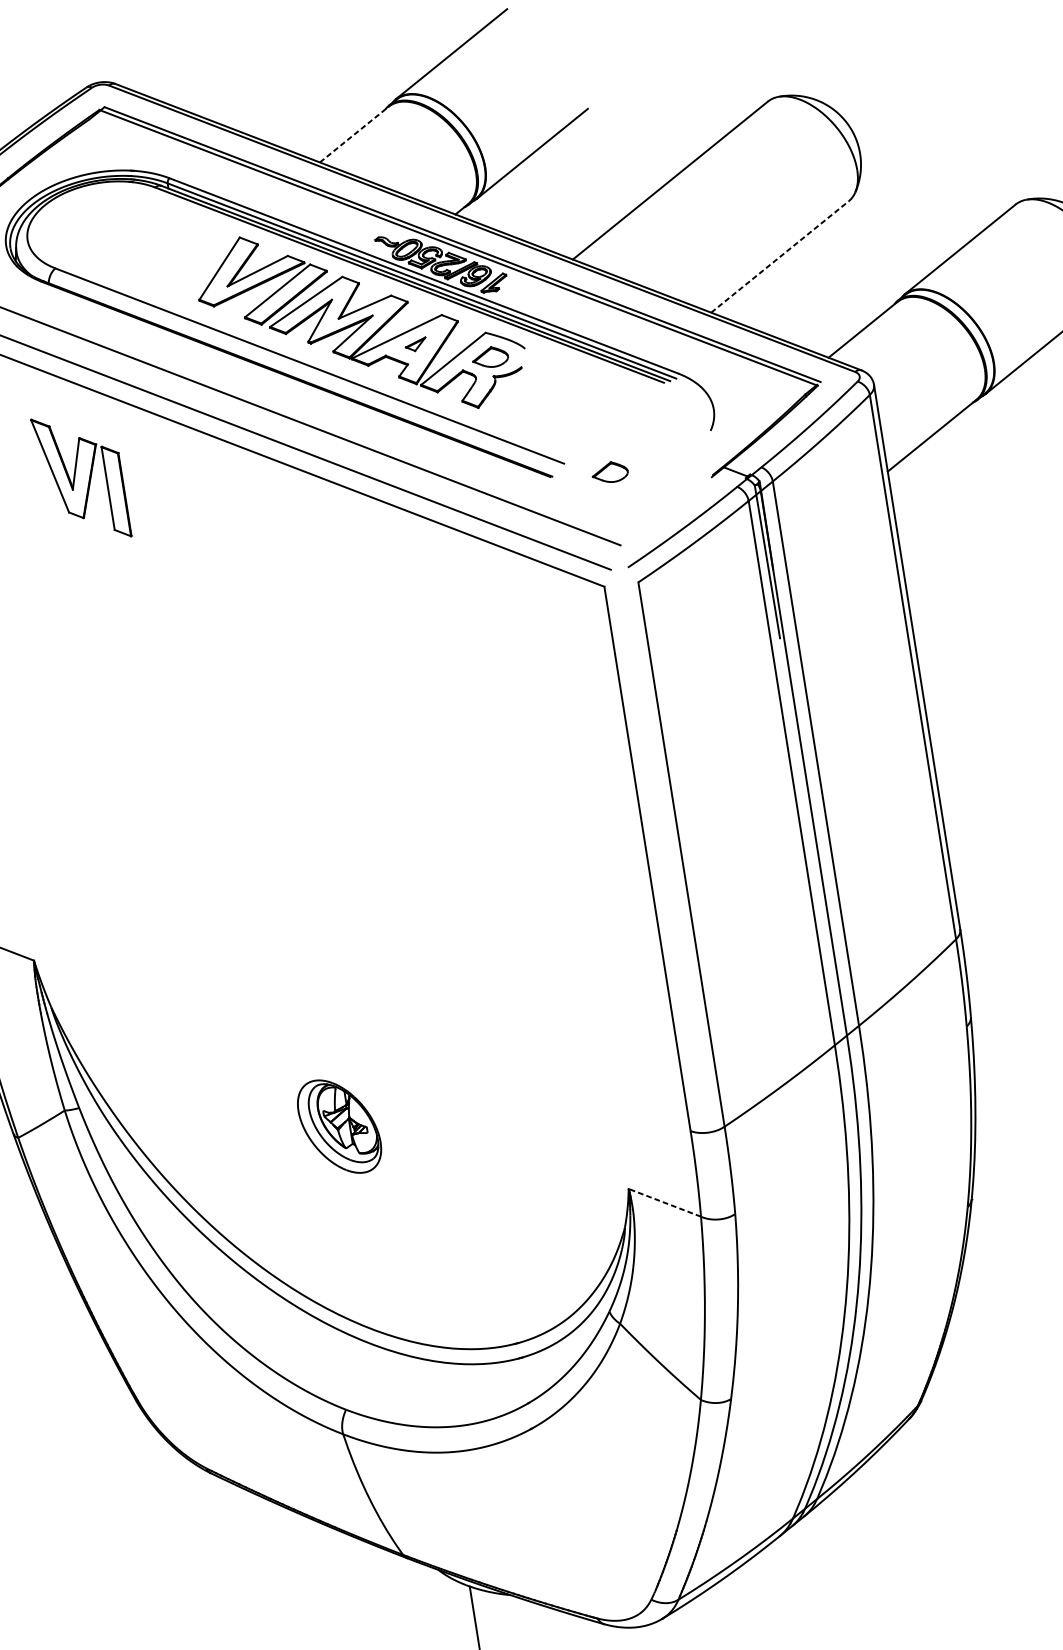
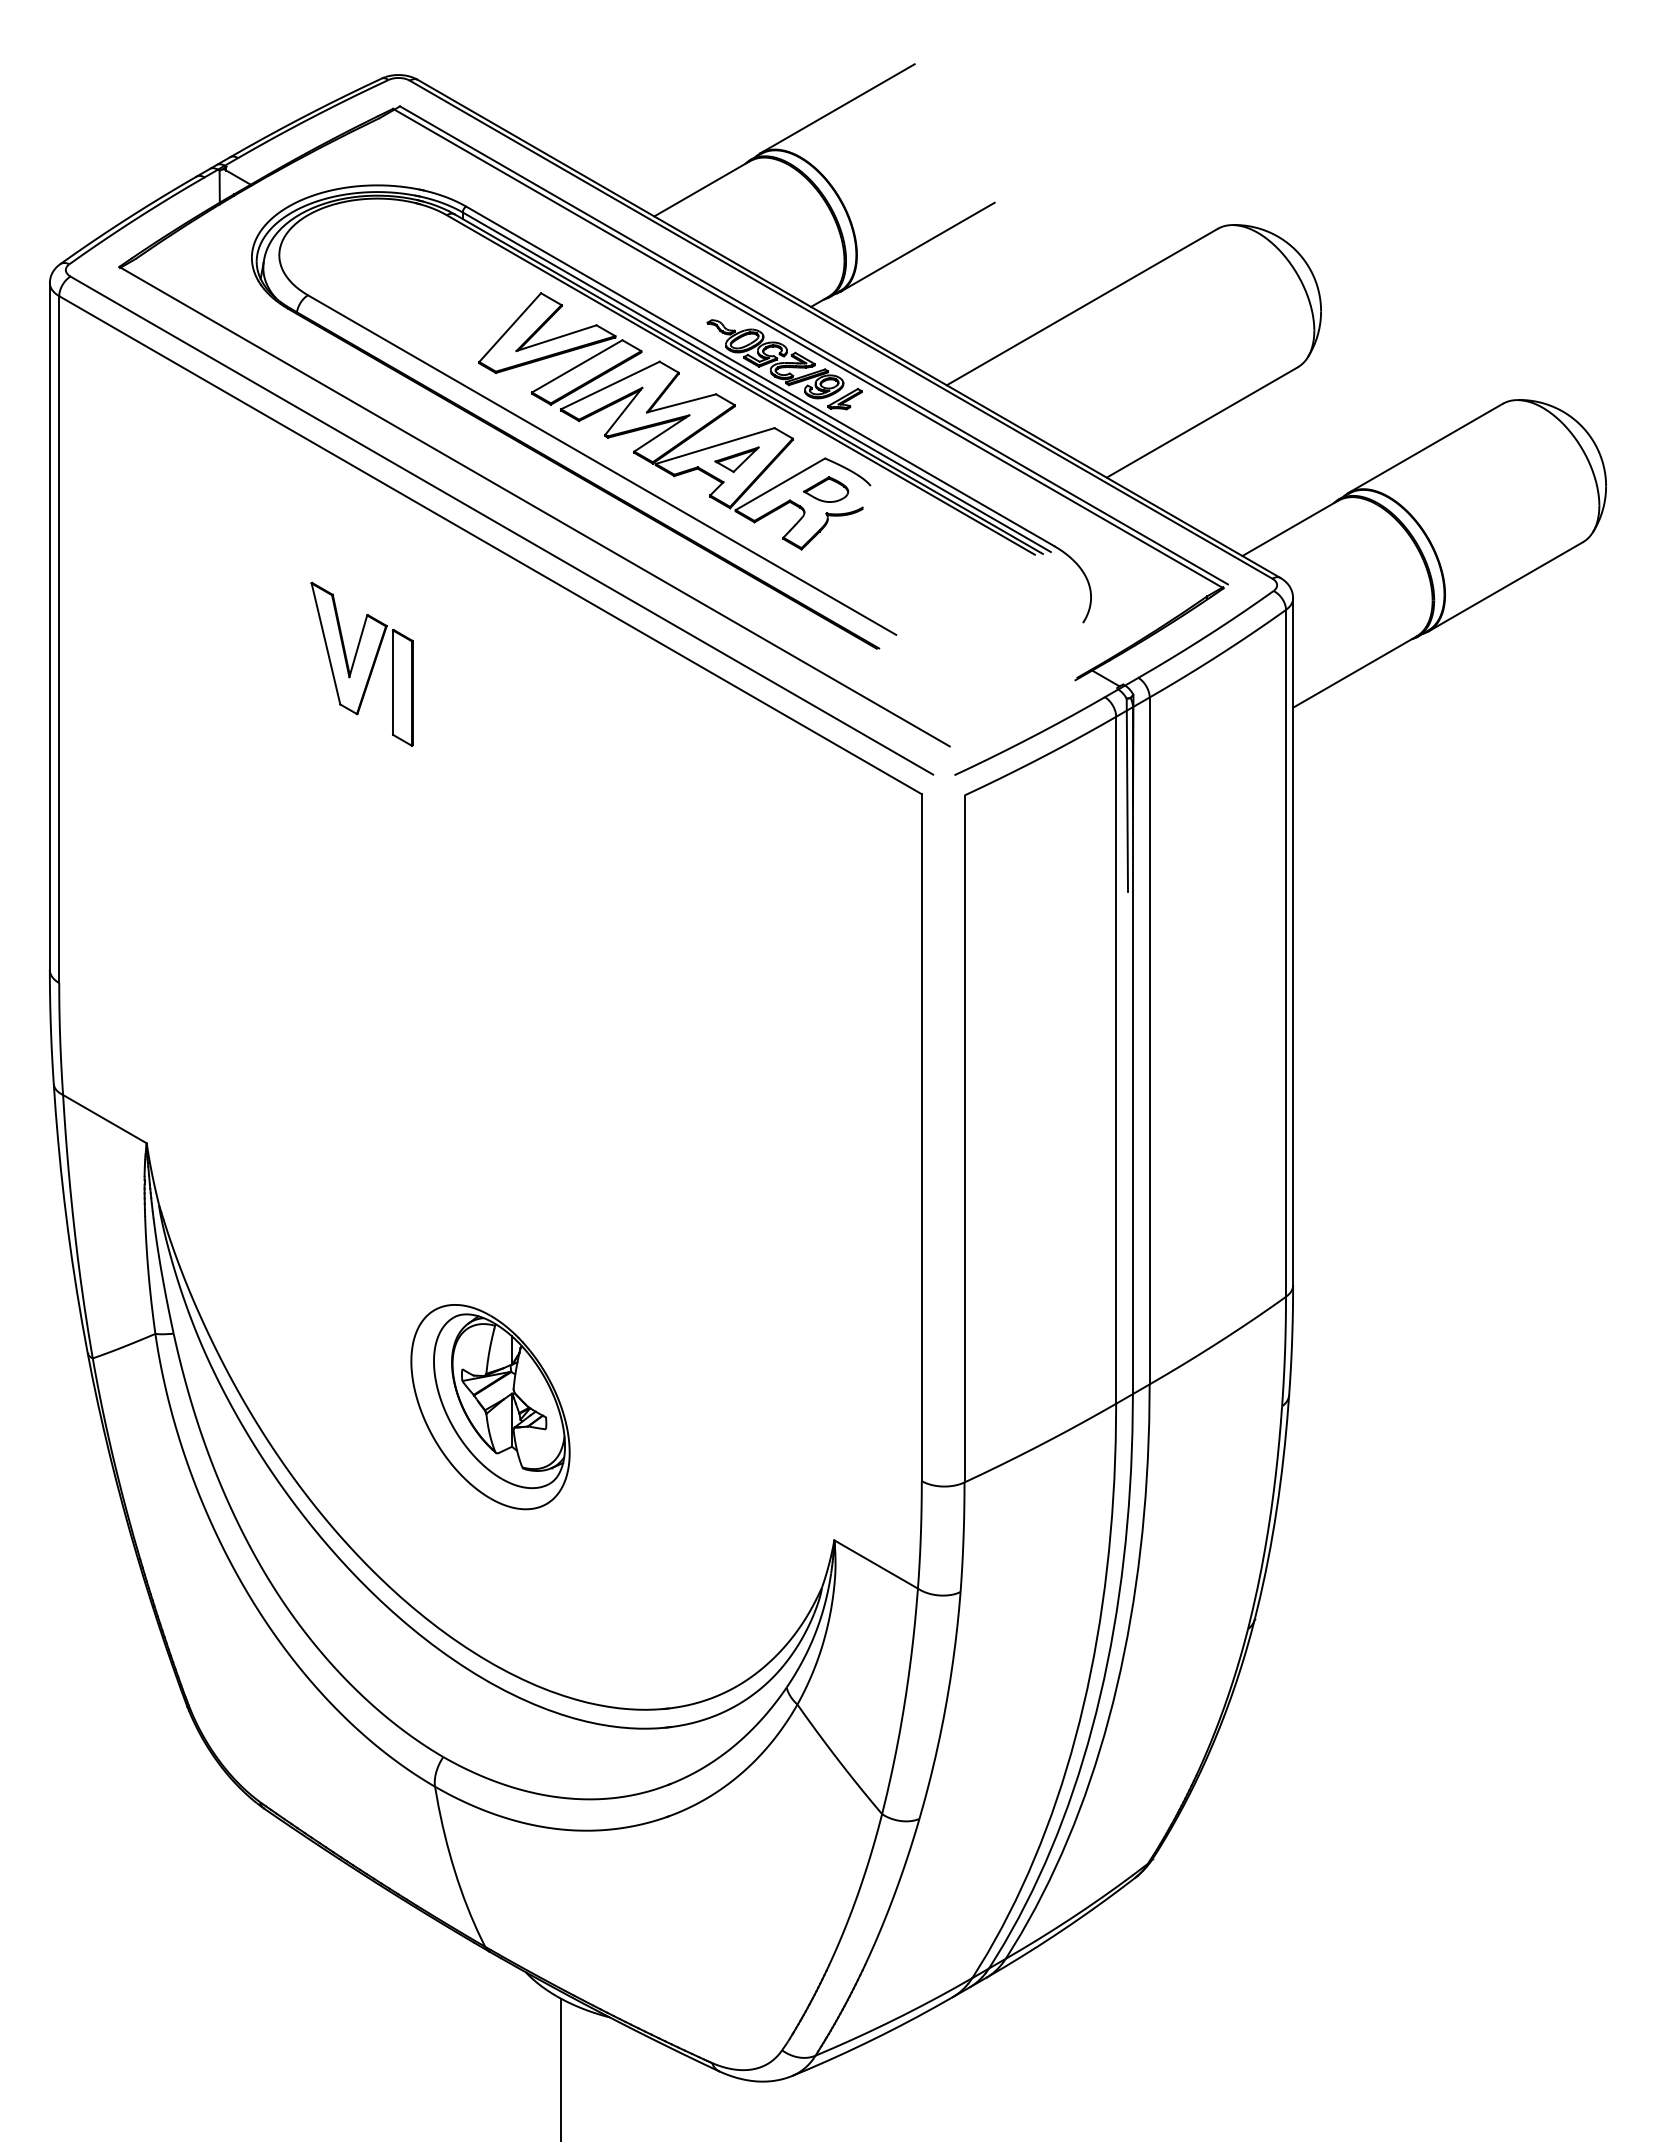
line: (354, 134) -> (702, 188), dashed -> solid
line: (780, 256) -> (1202, 422), dashed -> solid
part: (415, 344) -> (736, 459), size x1.67
part: (610, 472) -> (951, 654), removed
part: (80, 477) -> (361, 663), moved
part: (339, 1126) -> (490, 1407), size x1.67
line: (664, 1202) -> (875, 1564), dashed -> solid

